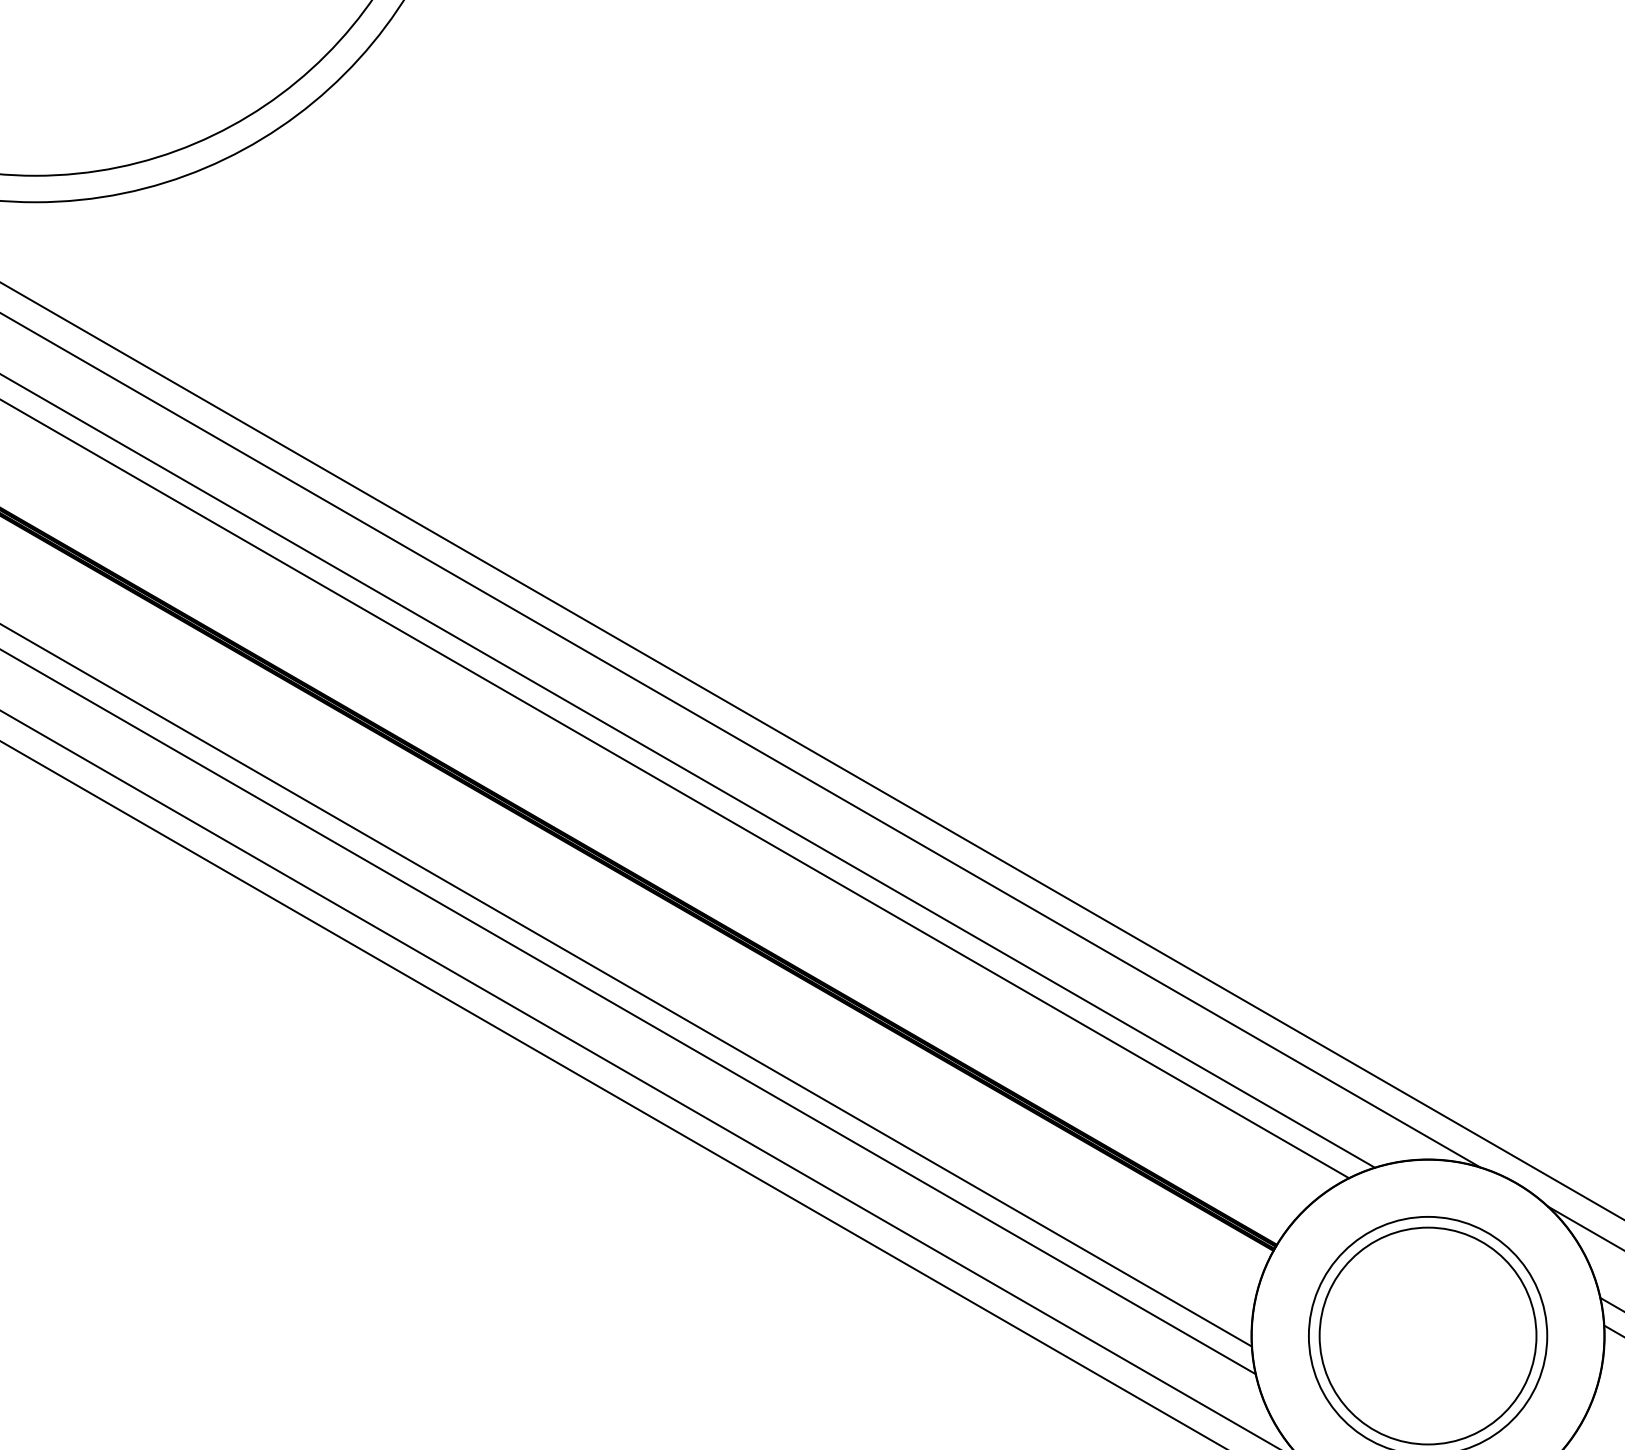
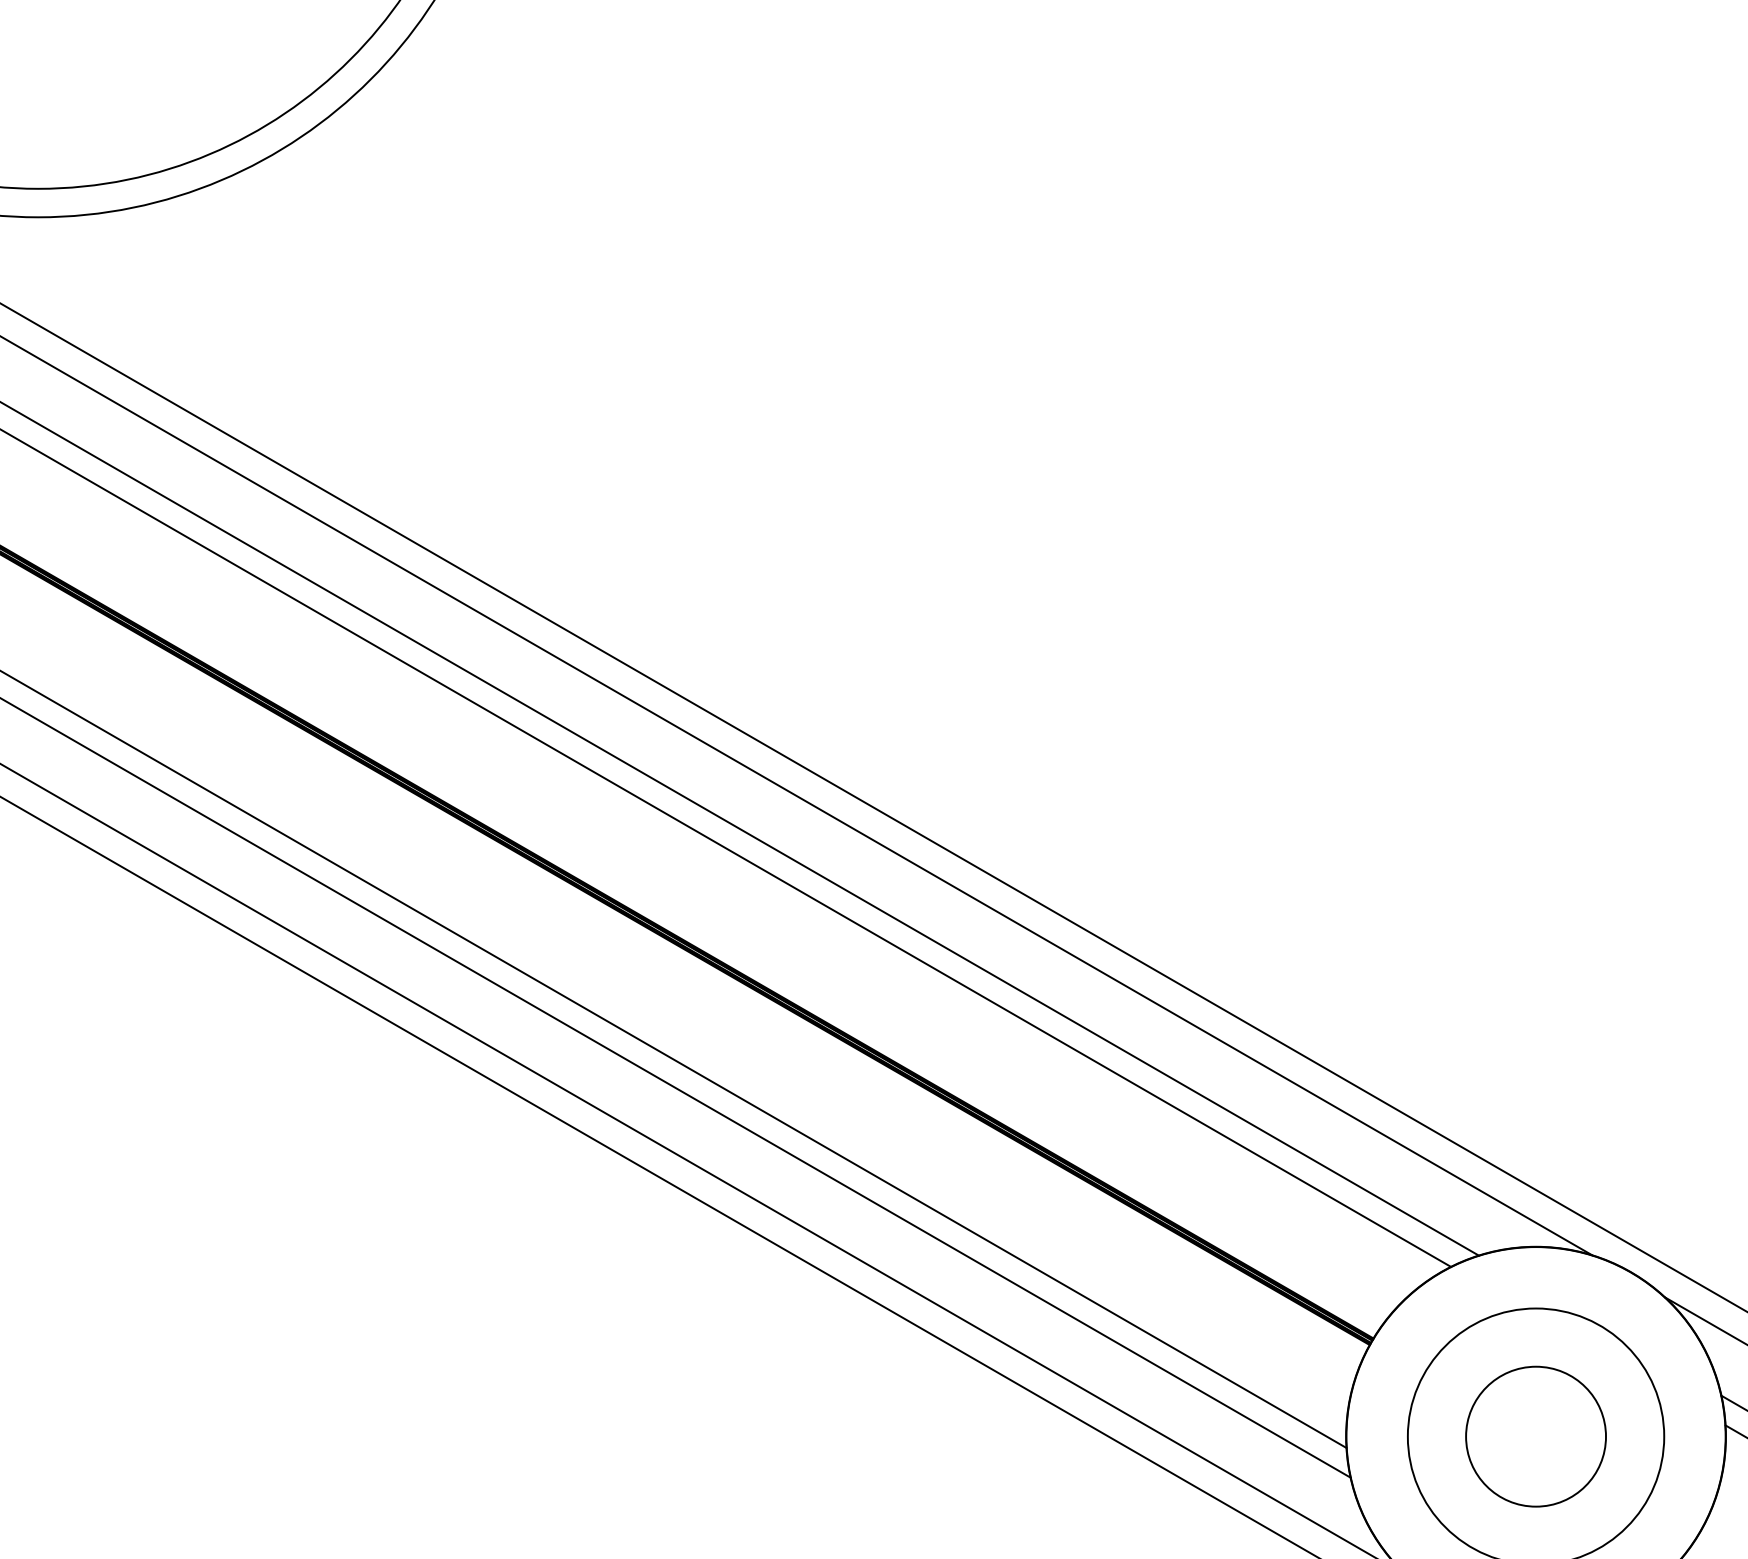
circle: (1427, 1335) -> (1535, 1436), size x0.6

